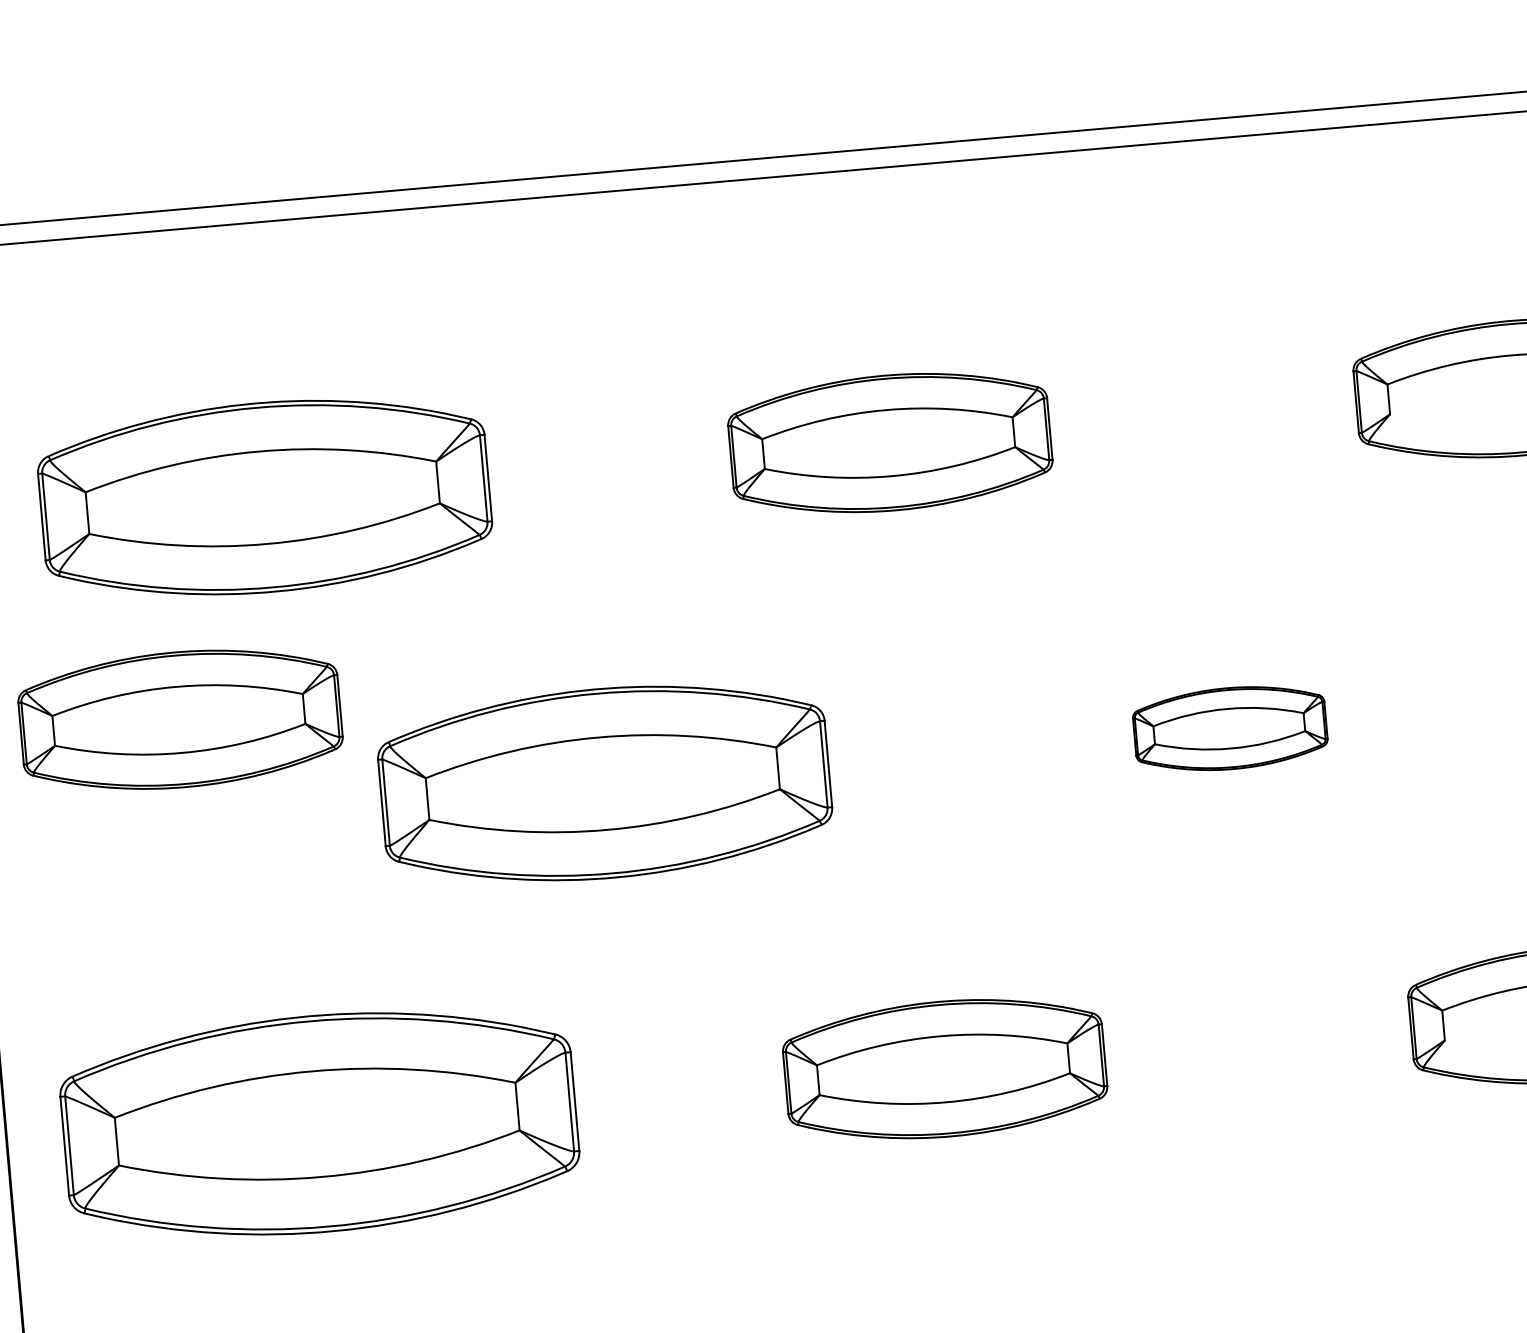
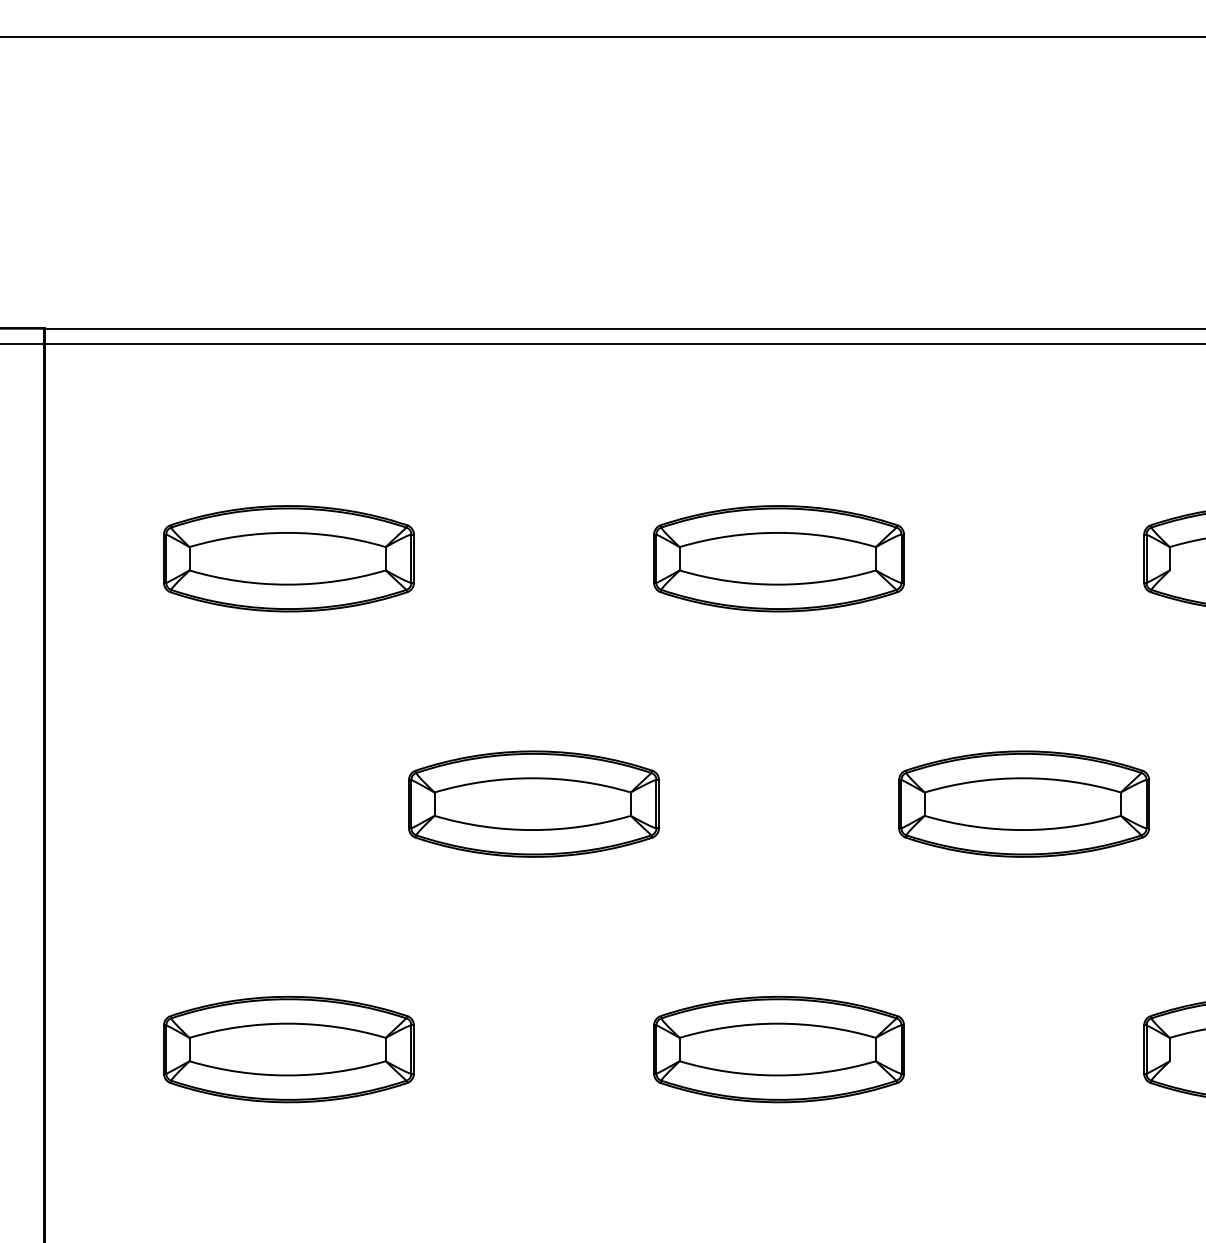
part: (264, 497) -> (288, 558), size x0.71
part: (179, 719) -> (207, 725), removed
part: (1229, 727) -> (1023, 803), size x1.67
part: (604, 782) -> (533, 803), size x0.71
part: (319, 1123) -> (288, 1049), size x0.62

